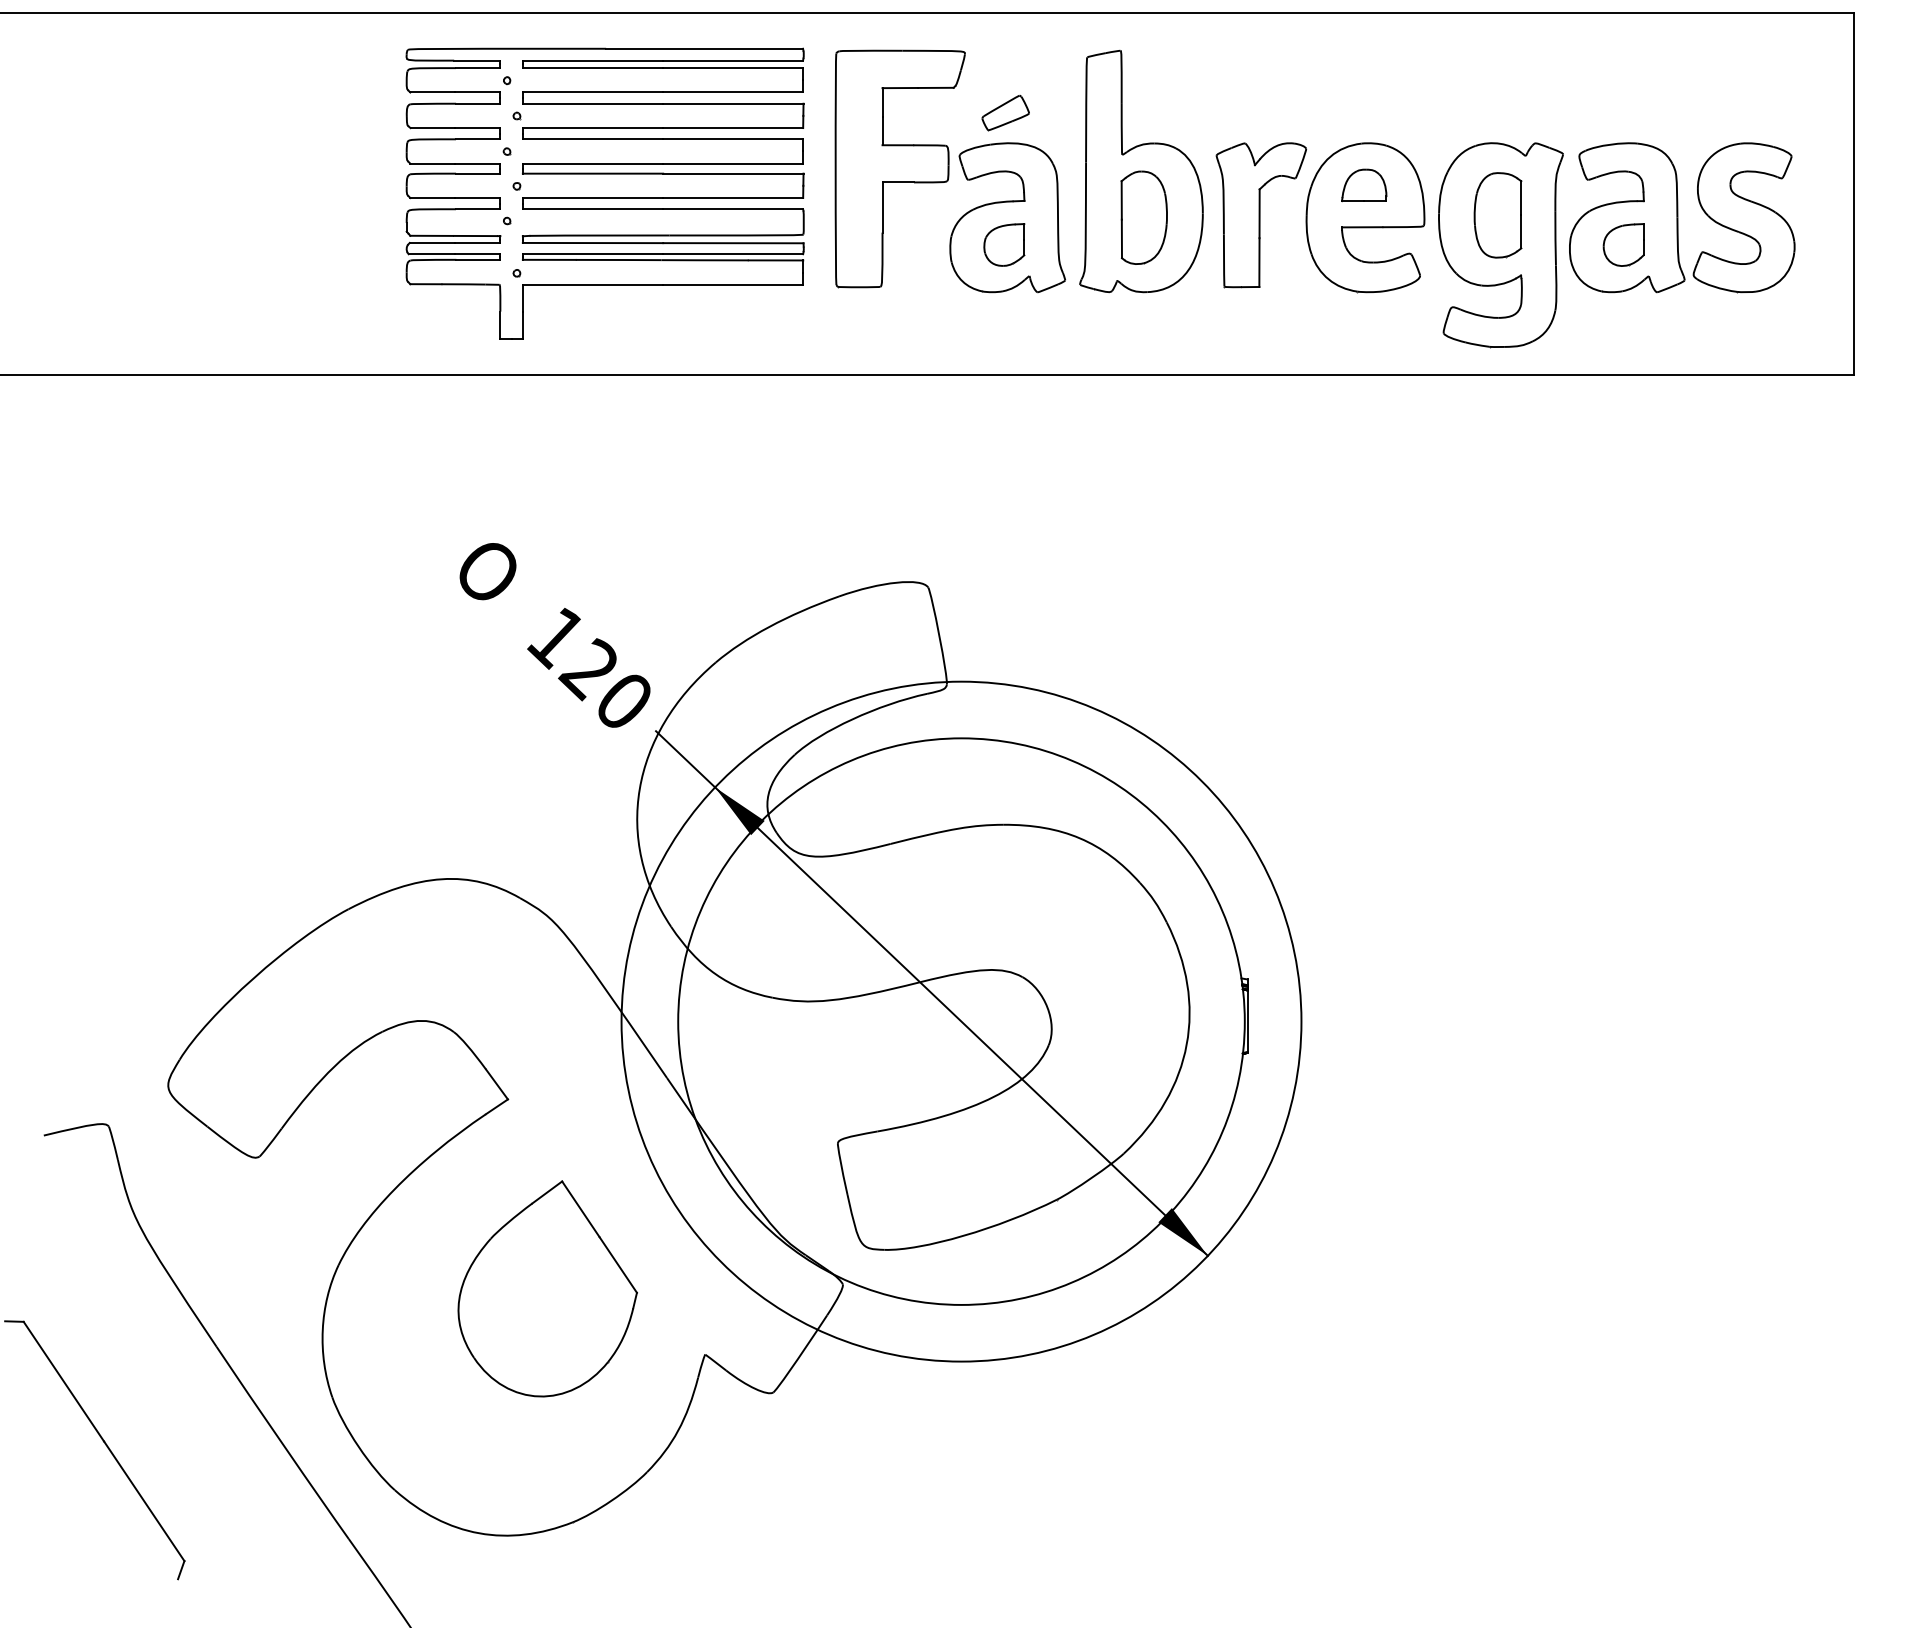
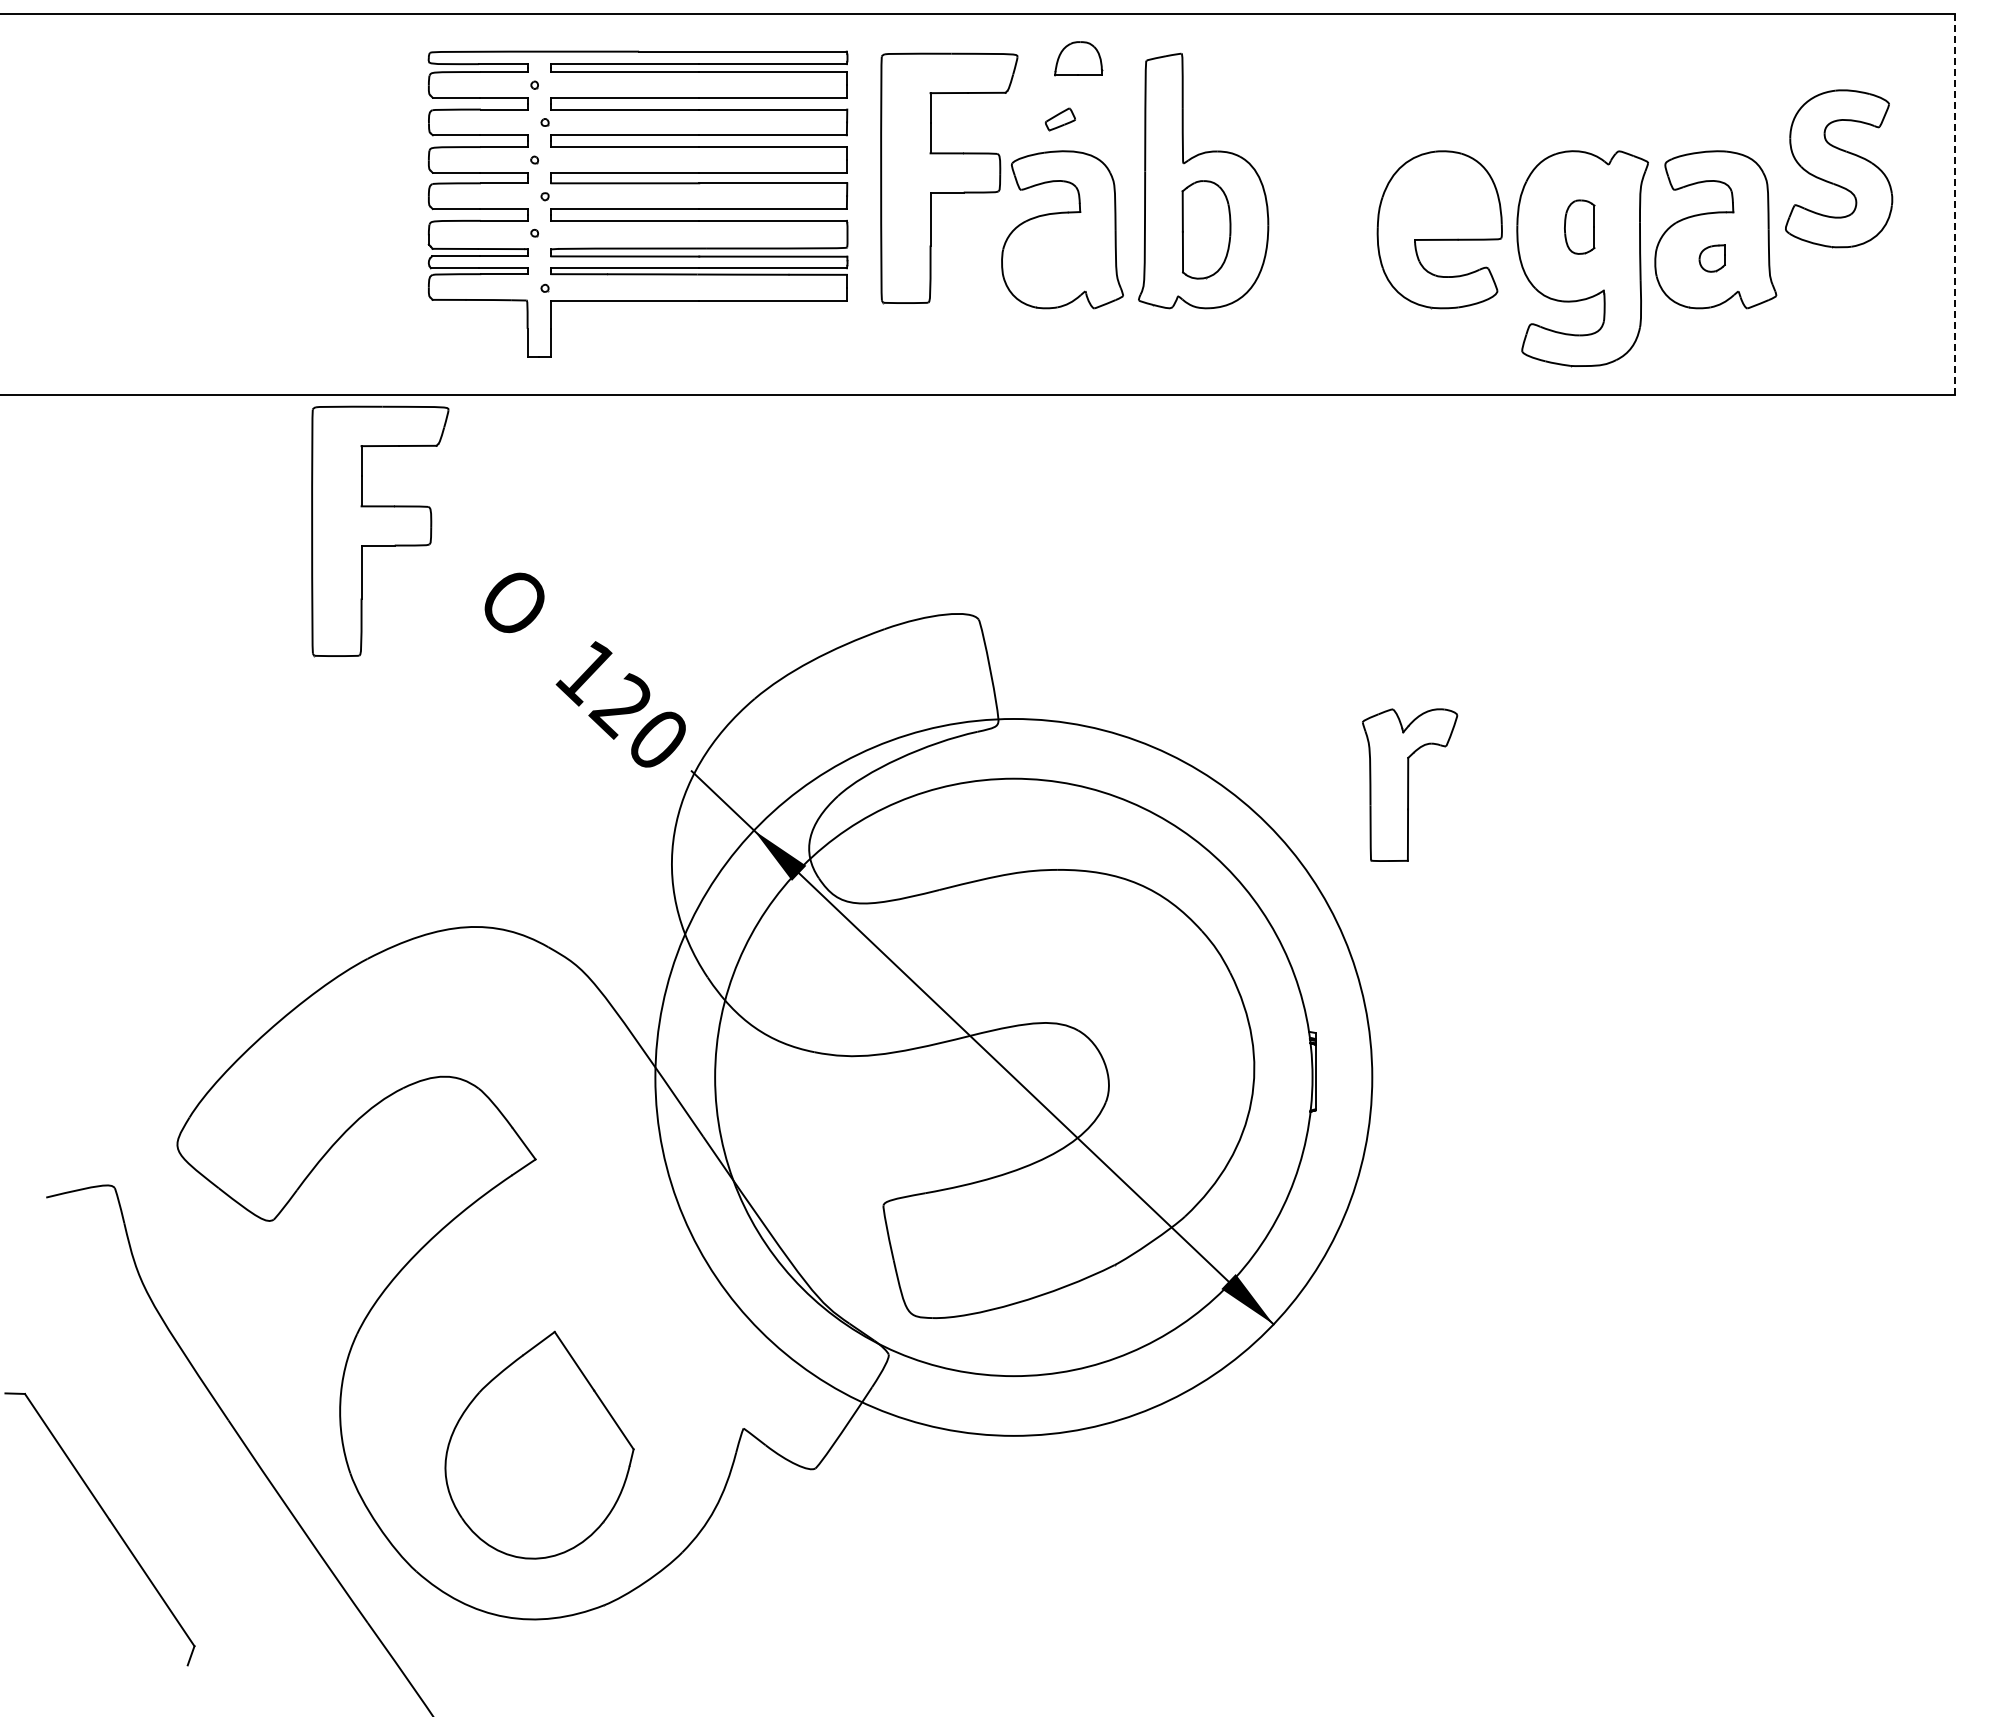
part: (1005, 113) -> (1060, 119), size x0.6
part: (1364, 185) -> (1078, 58), moved
line: (1853, 193) -> (1954, 204), solid -> dashed
part: (1261, 214) -> (1410, 784), moved
part: (1497, 214) -> (1579, 226), size x0.6
part: (1744, 217) -> (1839, 168), moved
part: (1004, 244) -> (1059, 258), removed
part: (1624, 244) -> (1712, 258), size x0.6
part: (360, 503) -> (380, 531), added
part: (547, 1288) -> (539, 1444), moved

